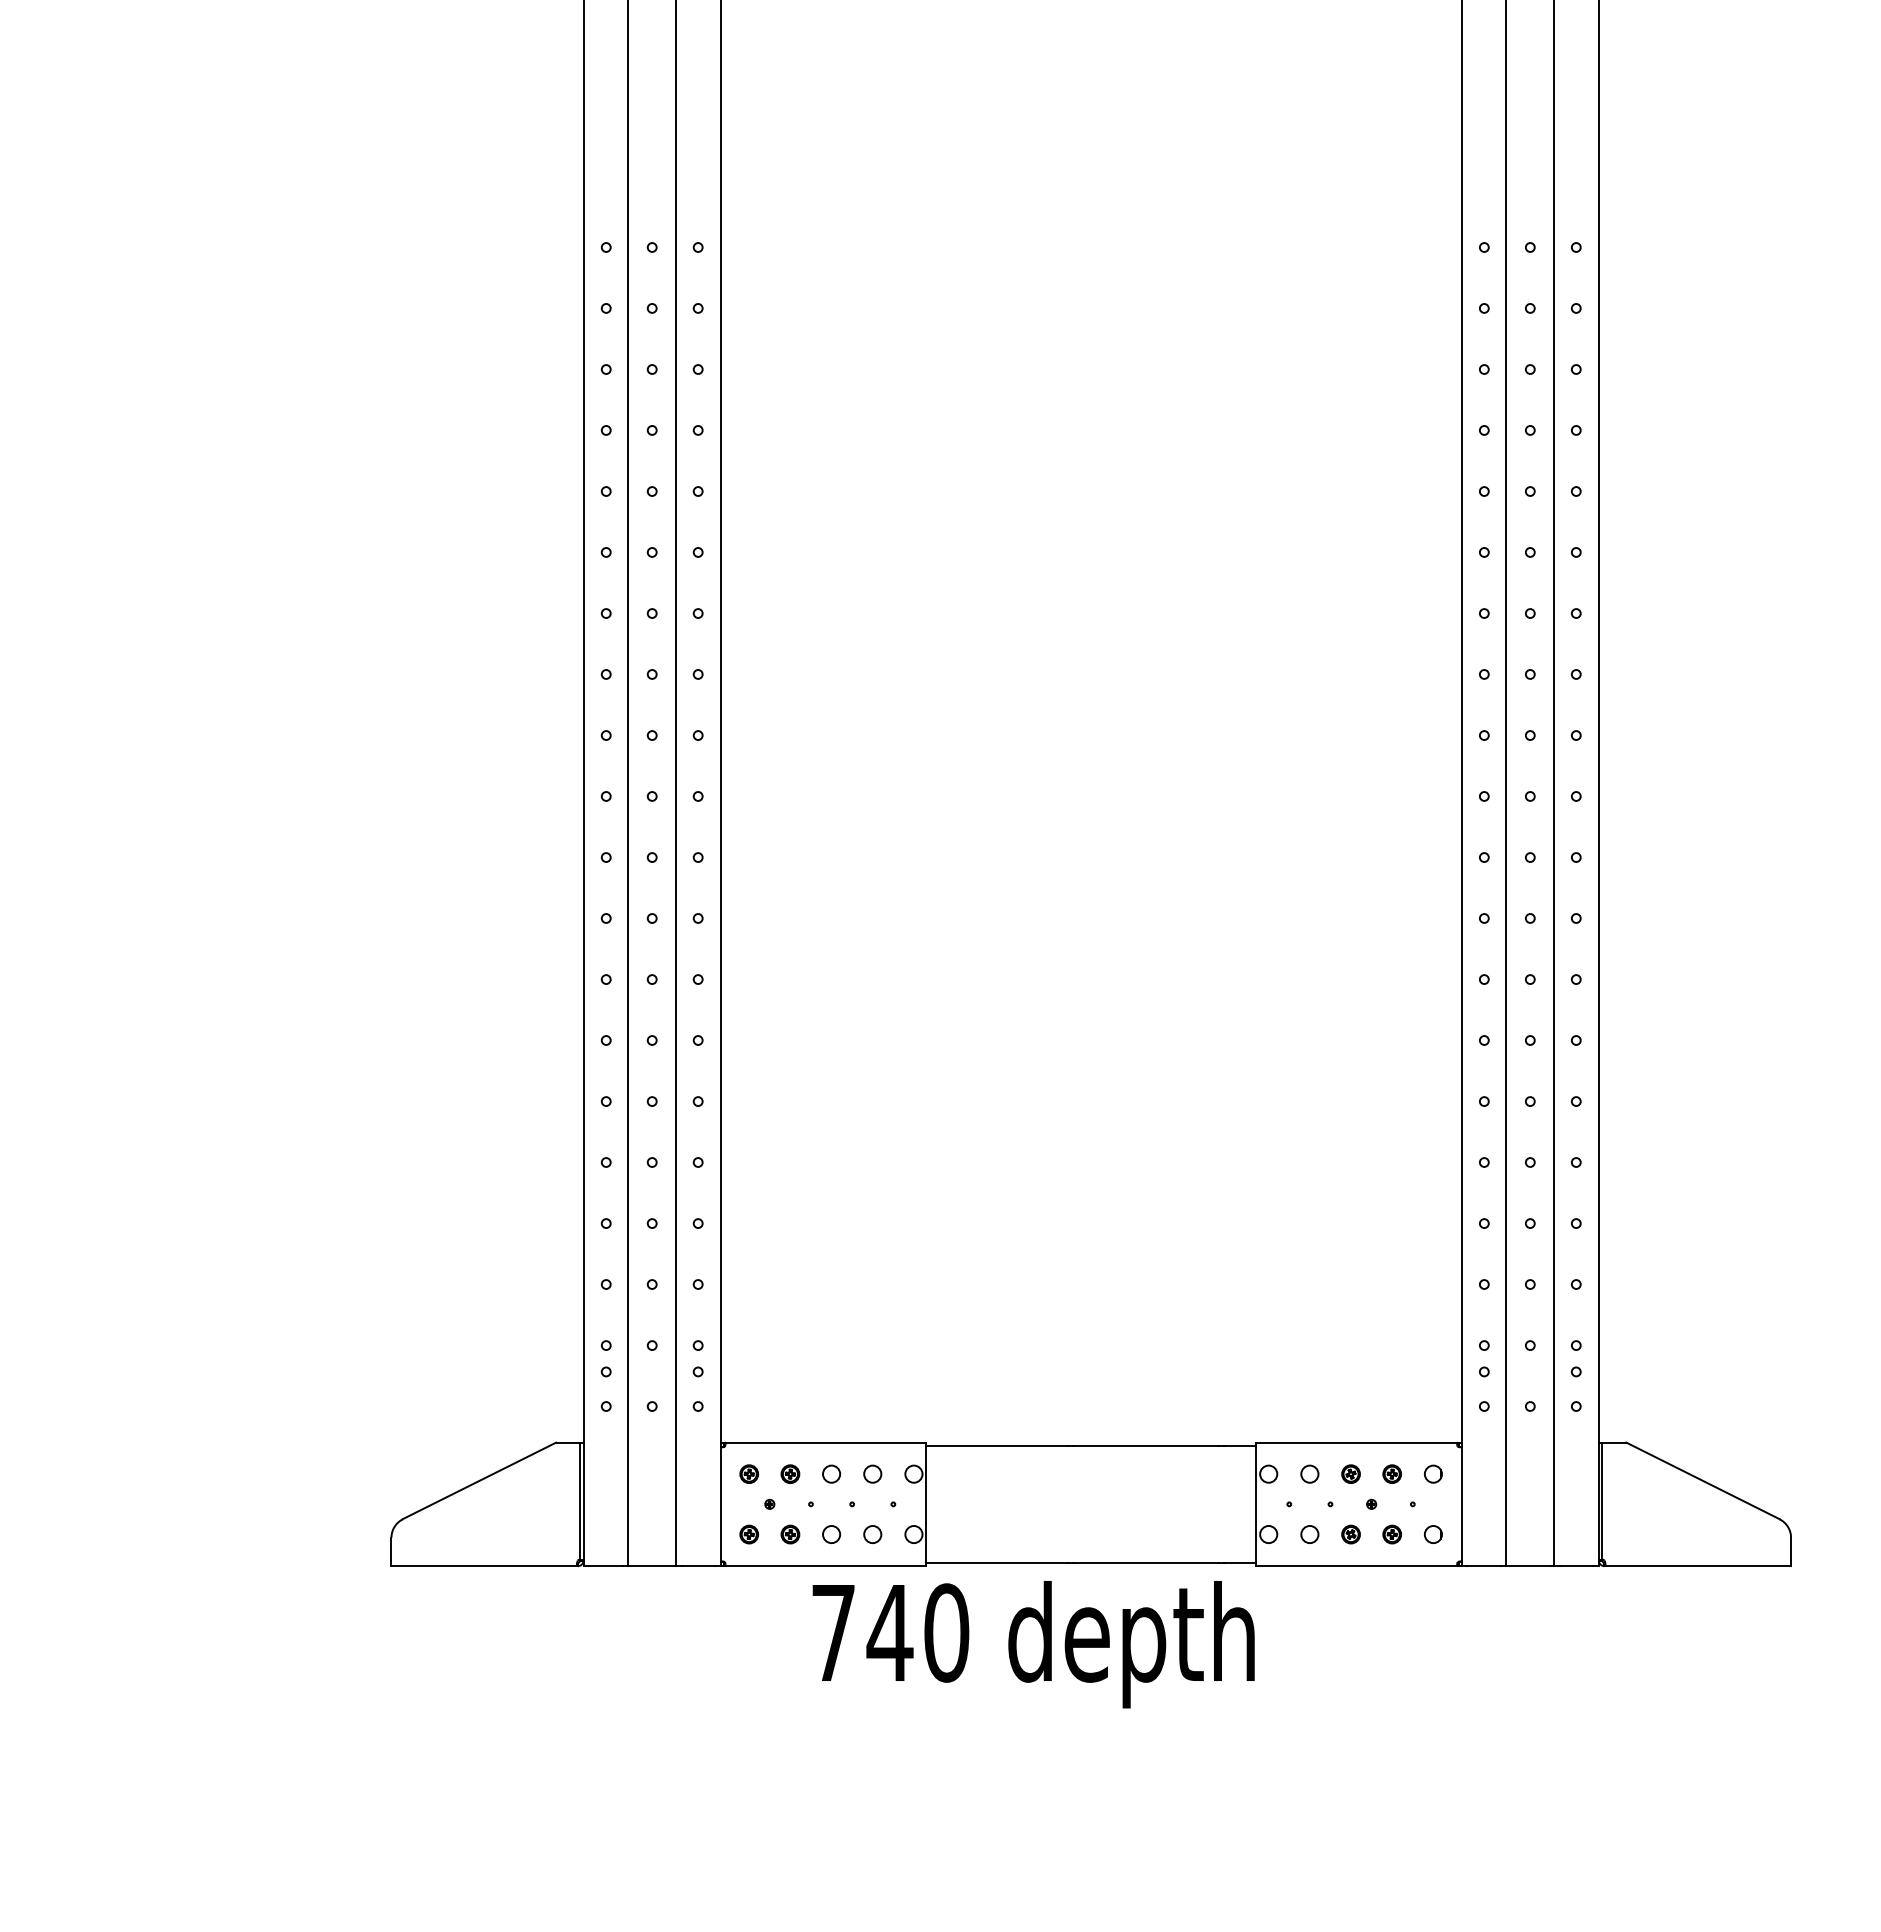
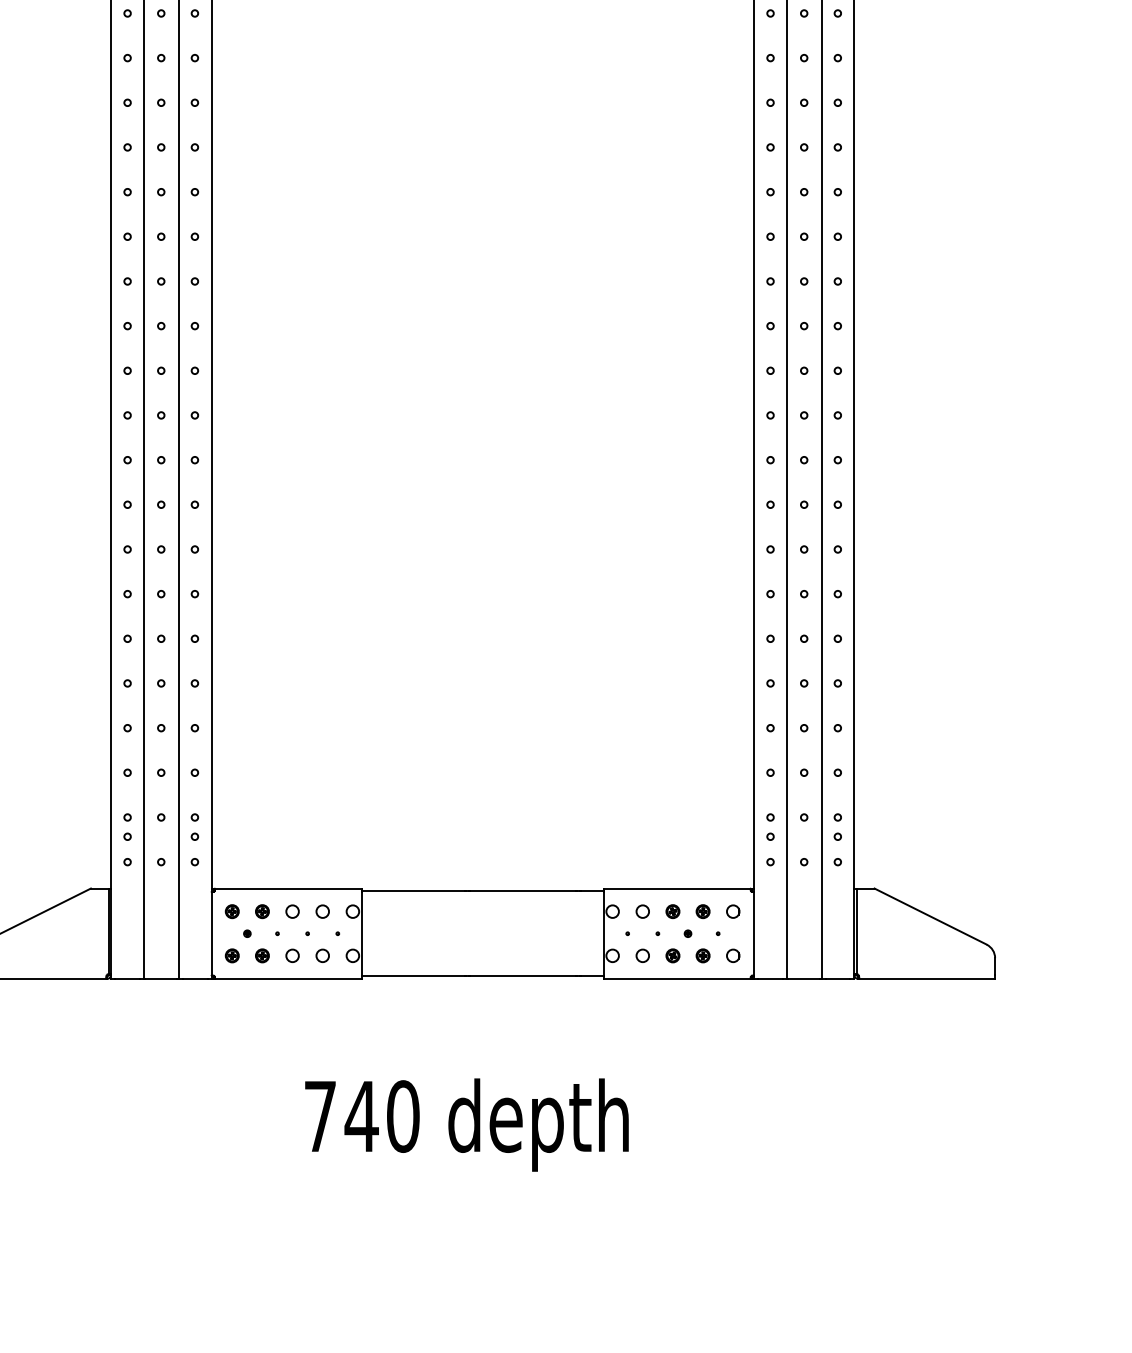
text: (1033, 1644) -> (466, 1124), moved

